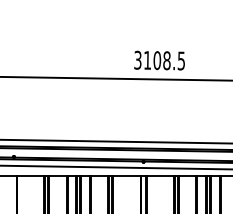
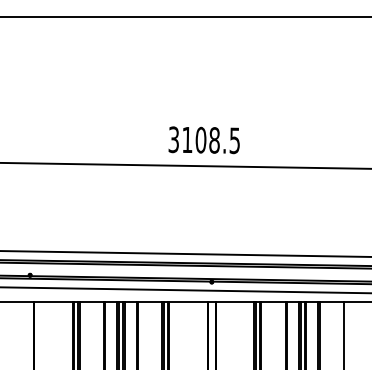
text: (159, 60) -> (203, 140), moved

